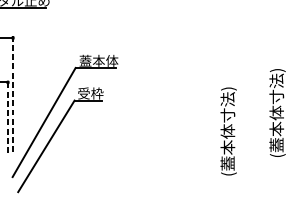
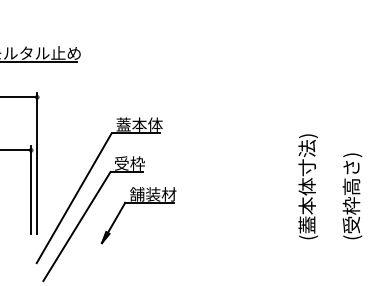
line: (13, 92) -> (37, 162), dashed -> solid
text: (277, 110) -> (352, 183), (蓋本体寸法) -> (受枠高さ)
line: (8, 115) -> (31, 189), dashed -> solid
part: (98, 127) -> (138, 203), added
text: (228, 131) -> (307, 186), moved

